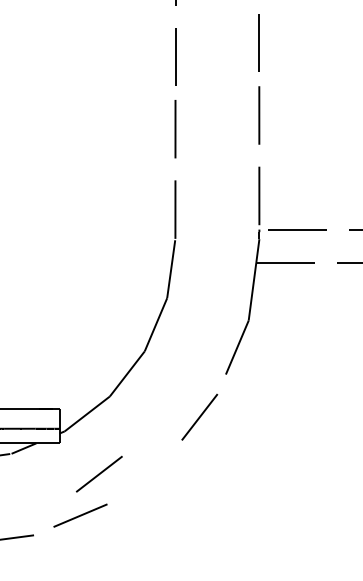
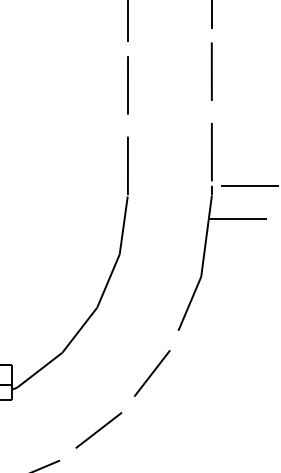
line: (98, 473) -> (98, 429), moved

